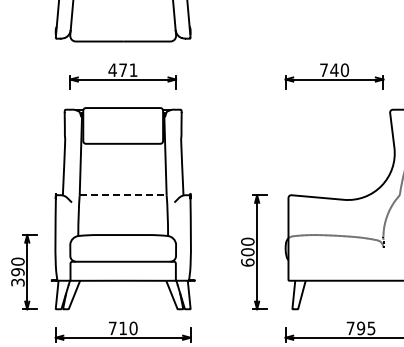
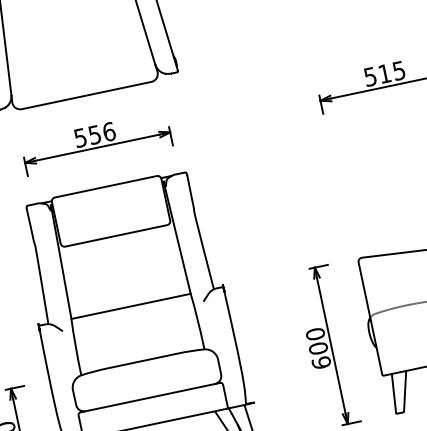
text: (122, 70) -> (94, 135), 471 -> 556
text: (334, 70) -> (384, 74), 740 -> 515
line: (123, 195) -> (131, 306), dashed -> solid

